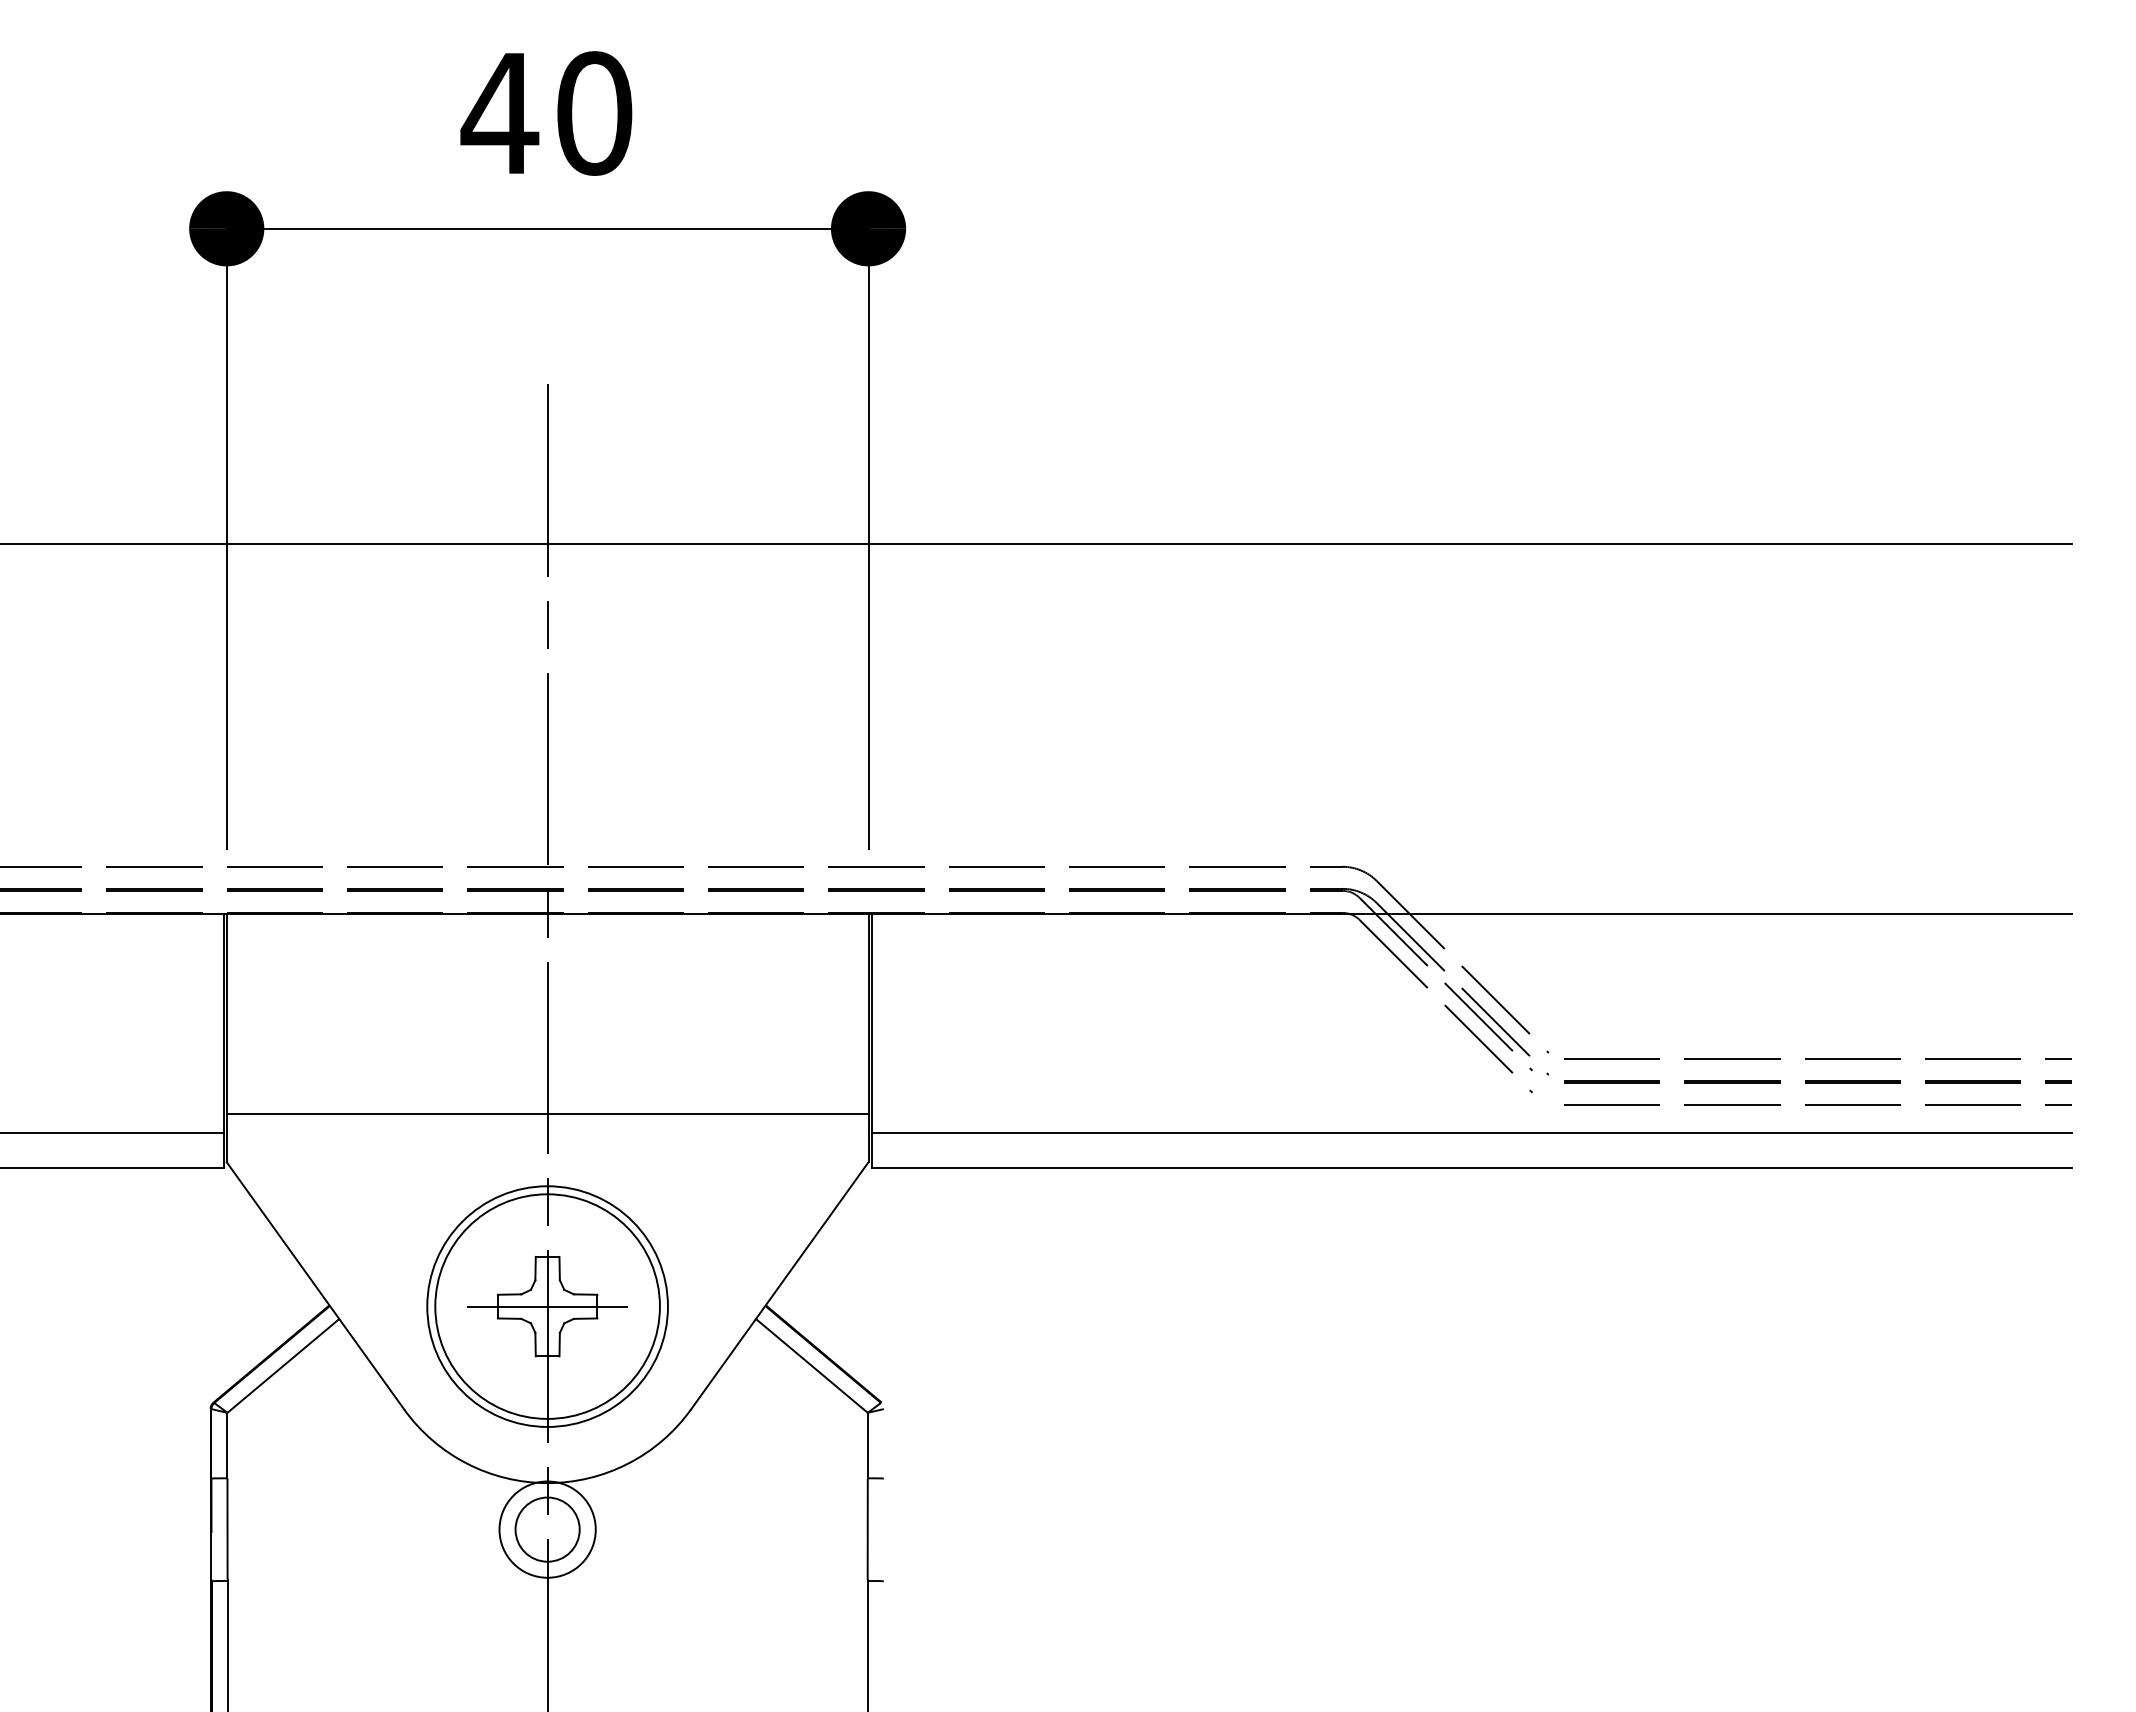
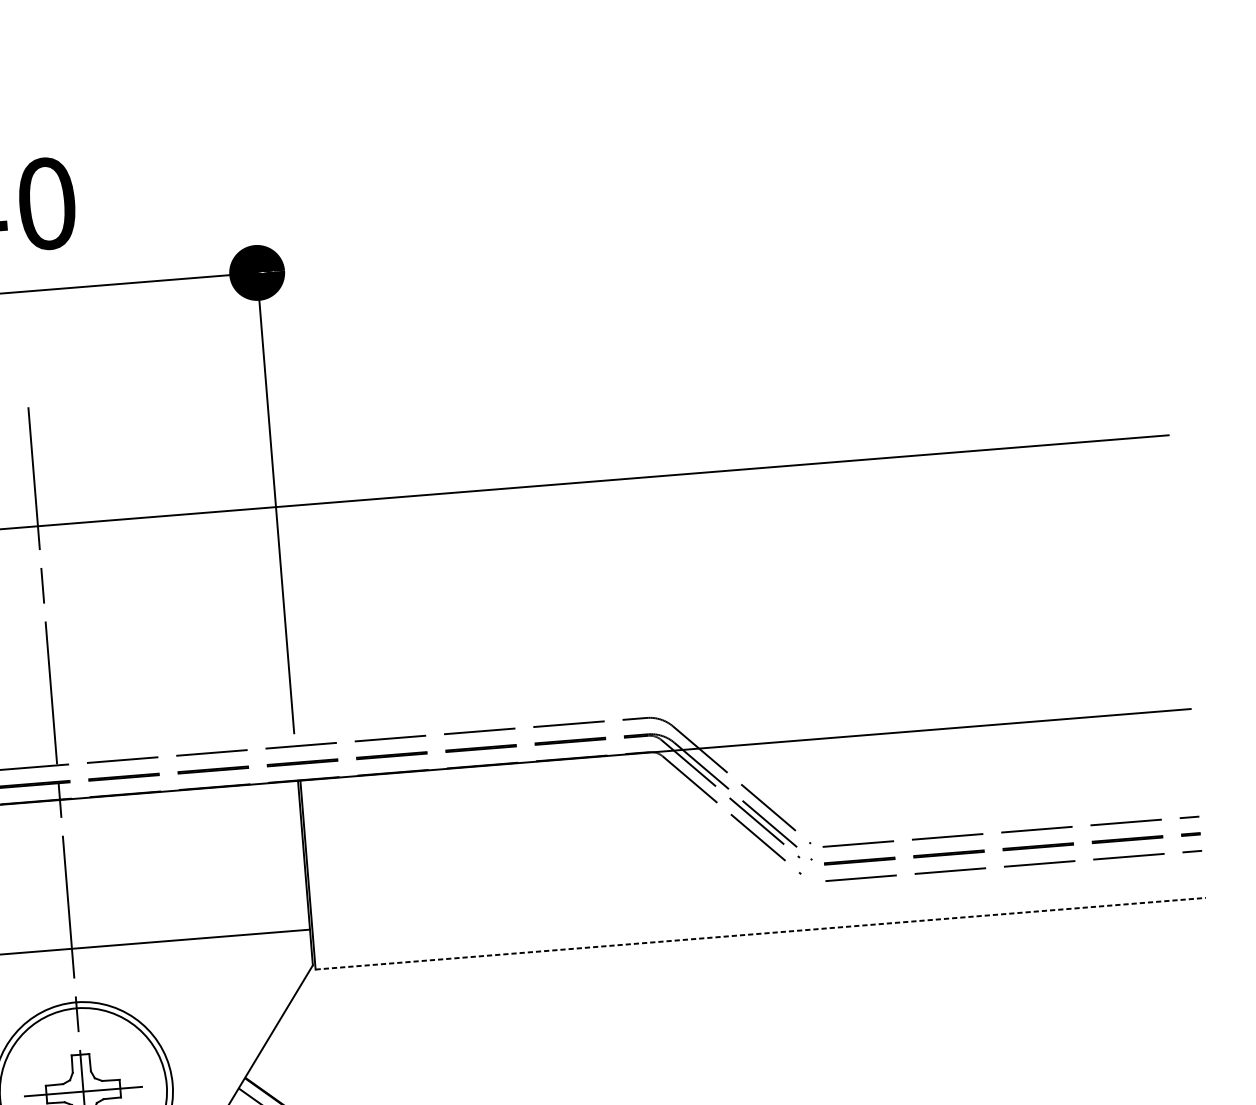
line: (1471, 1133) -> (758, 908), removed
line: (1472, 1168) -> (761, 933), solid -> dashed

